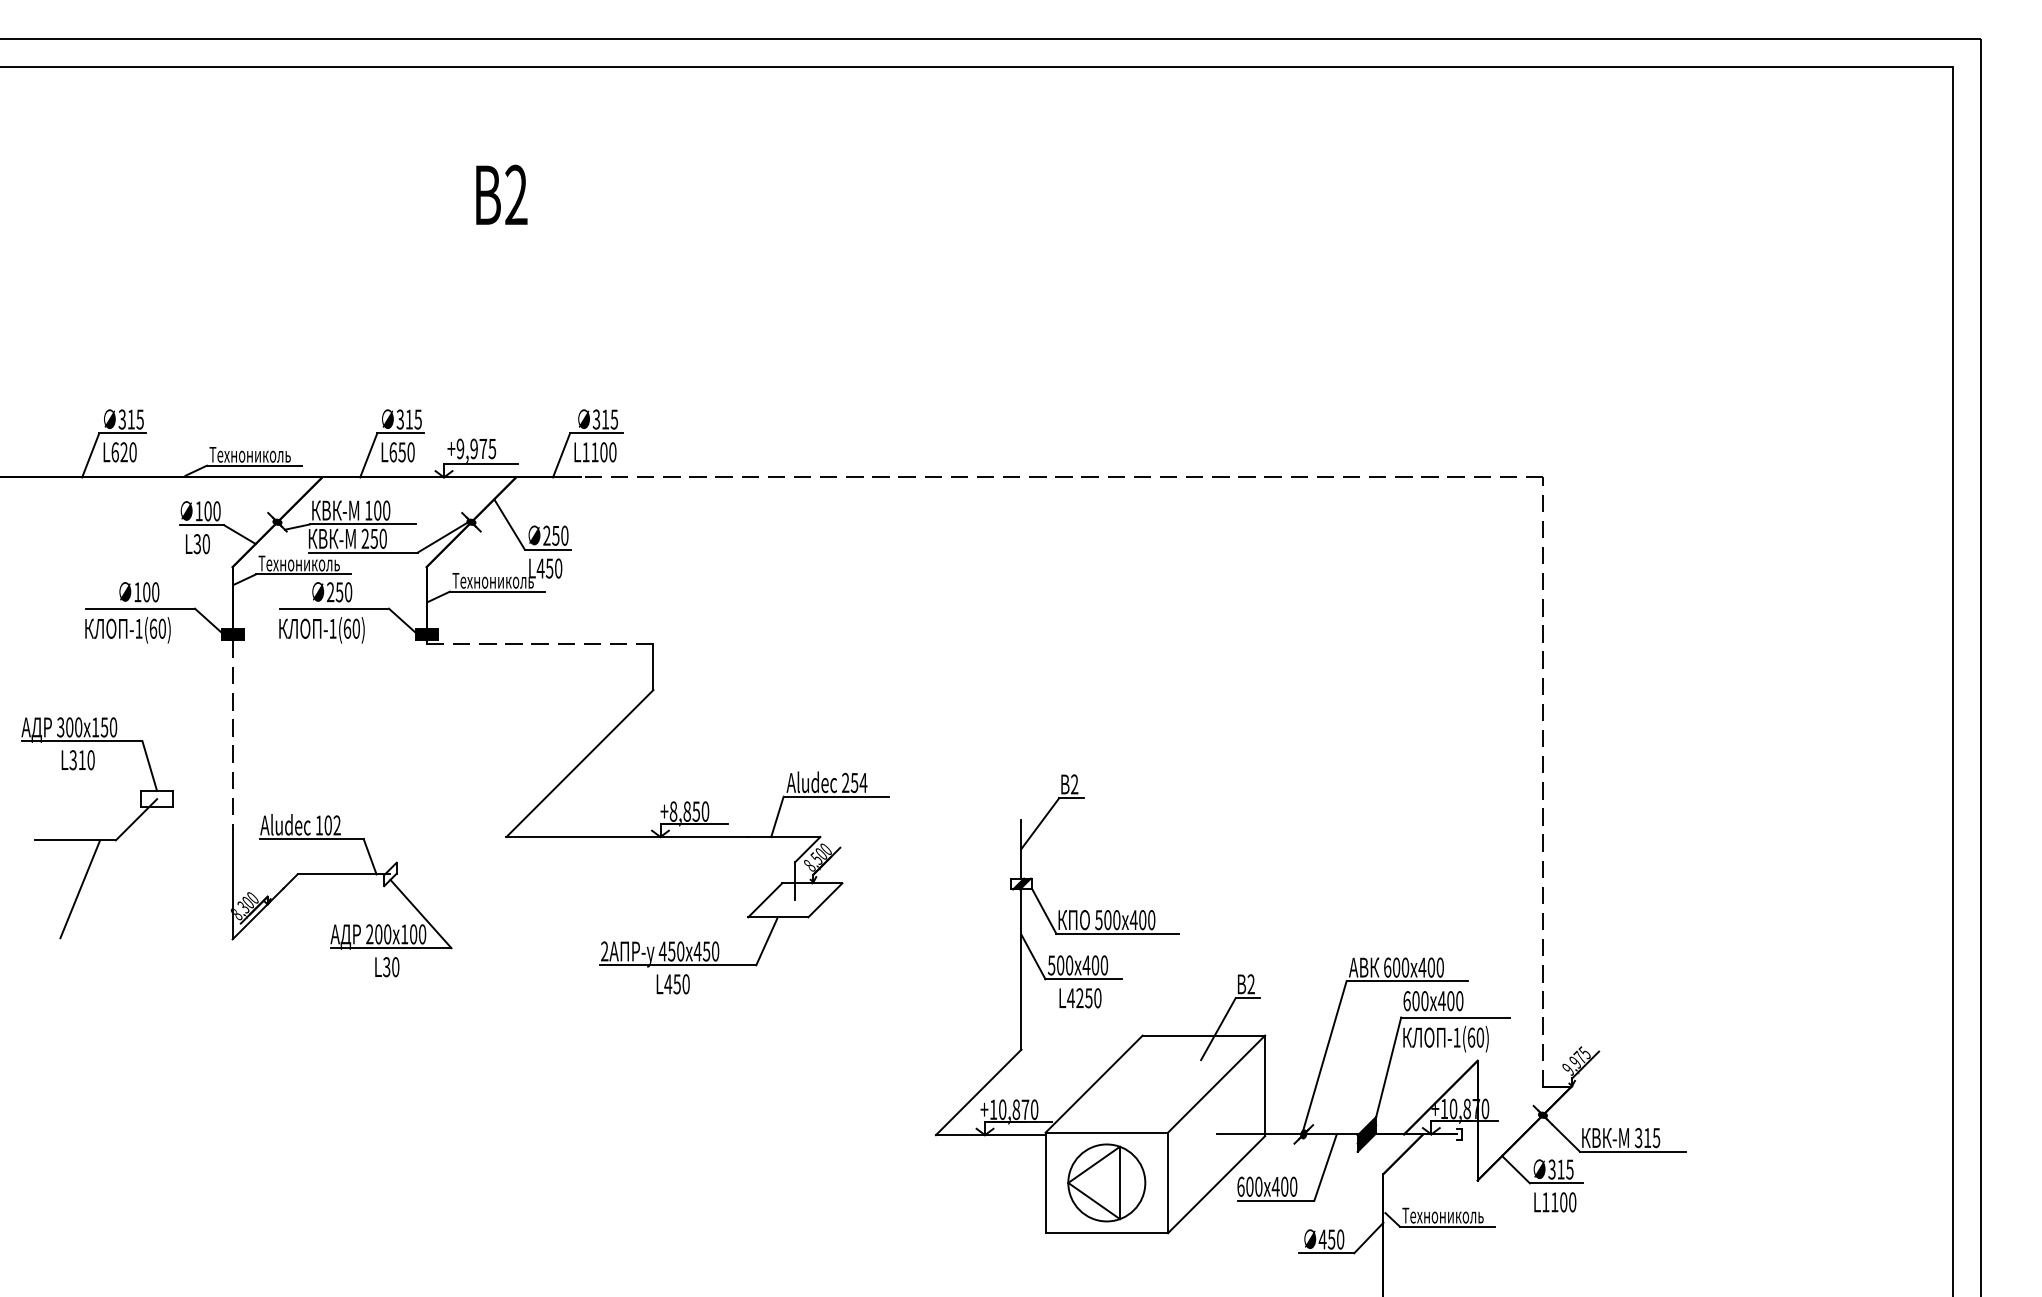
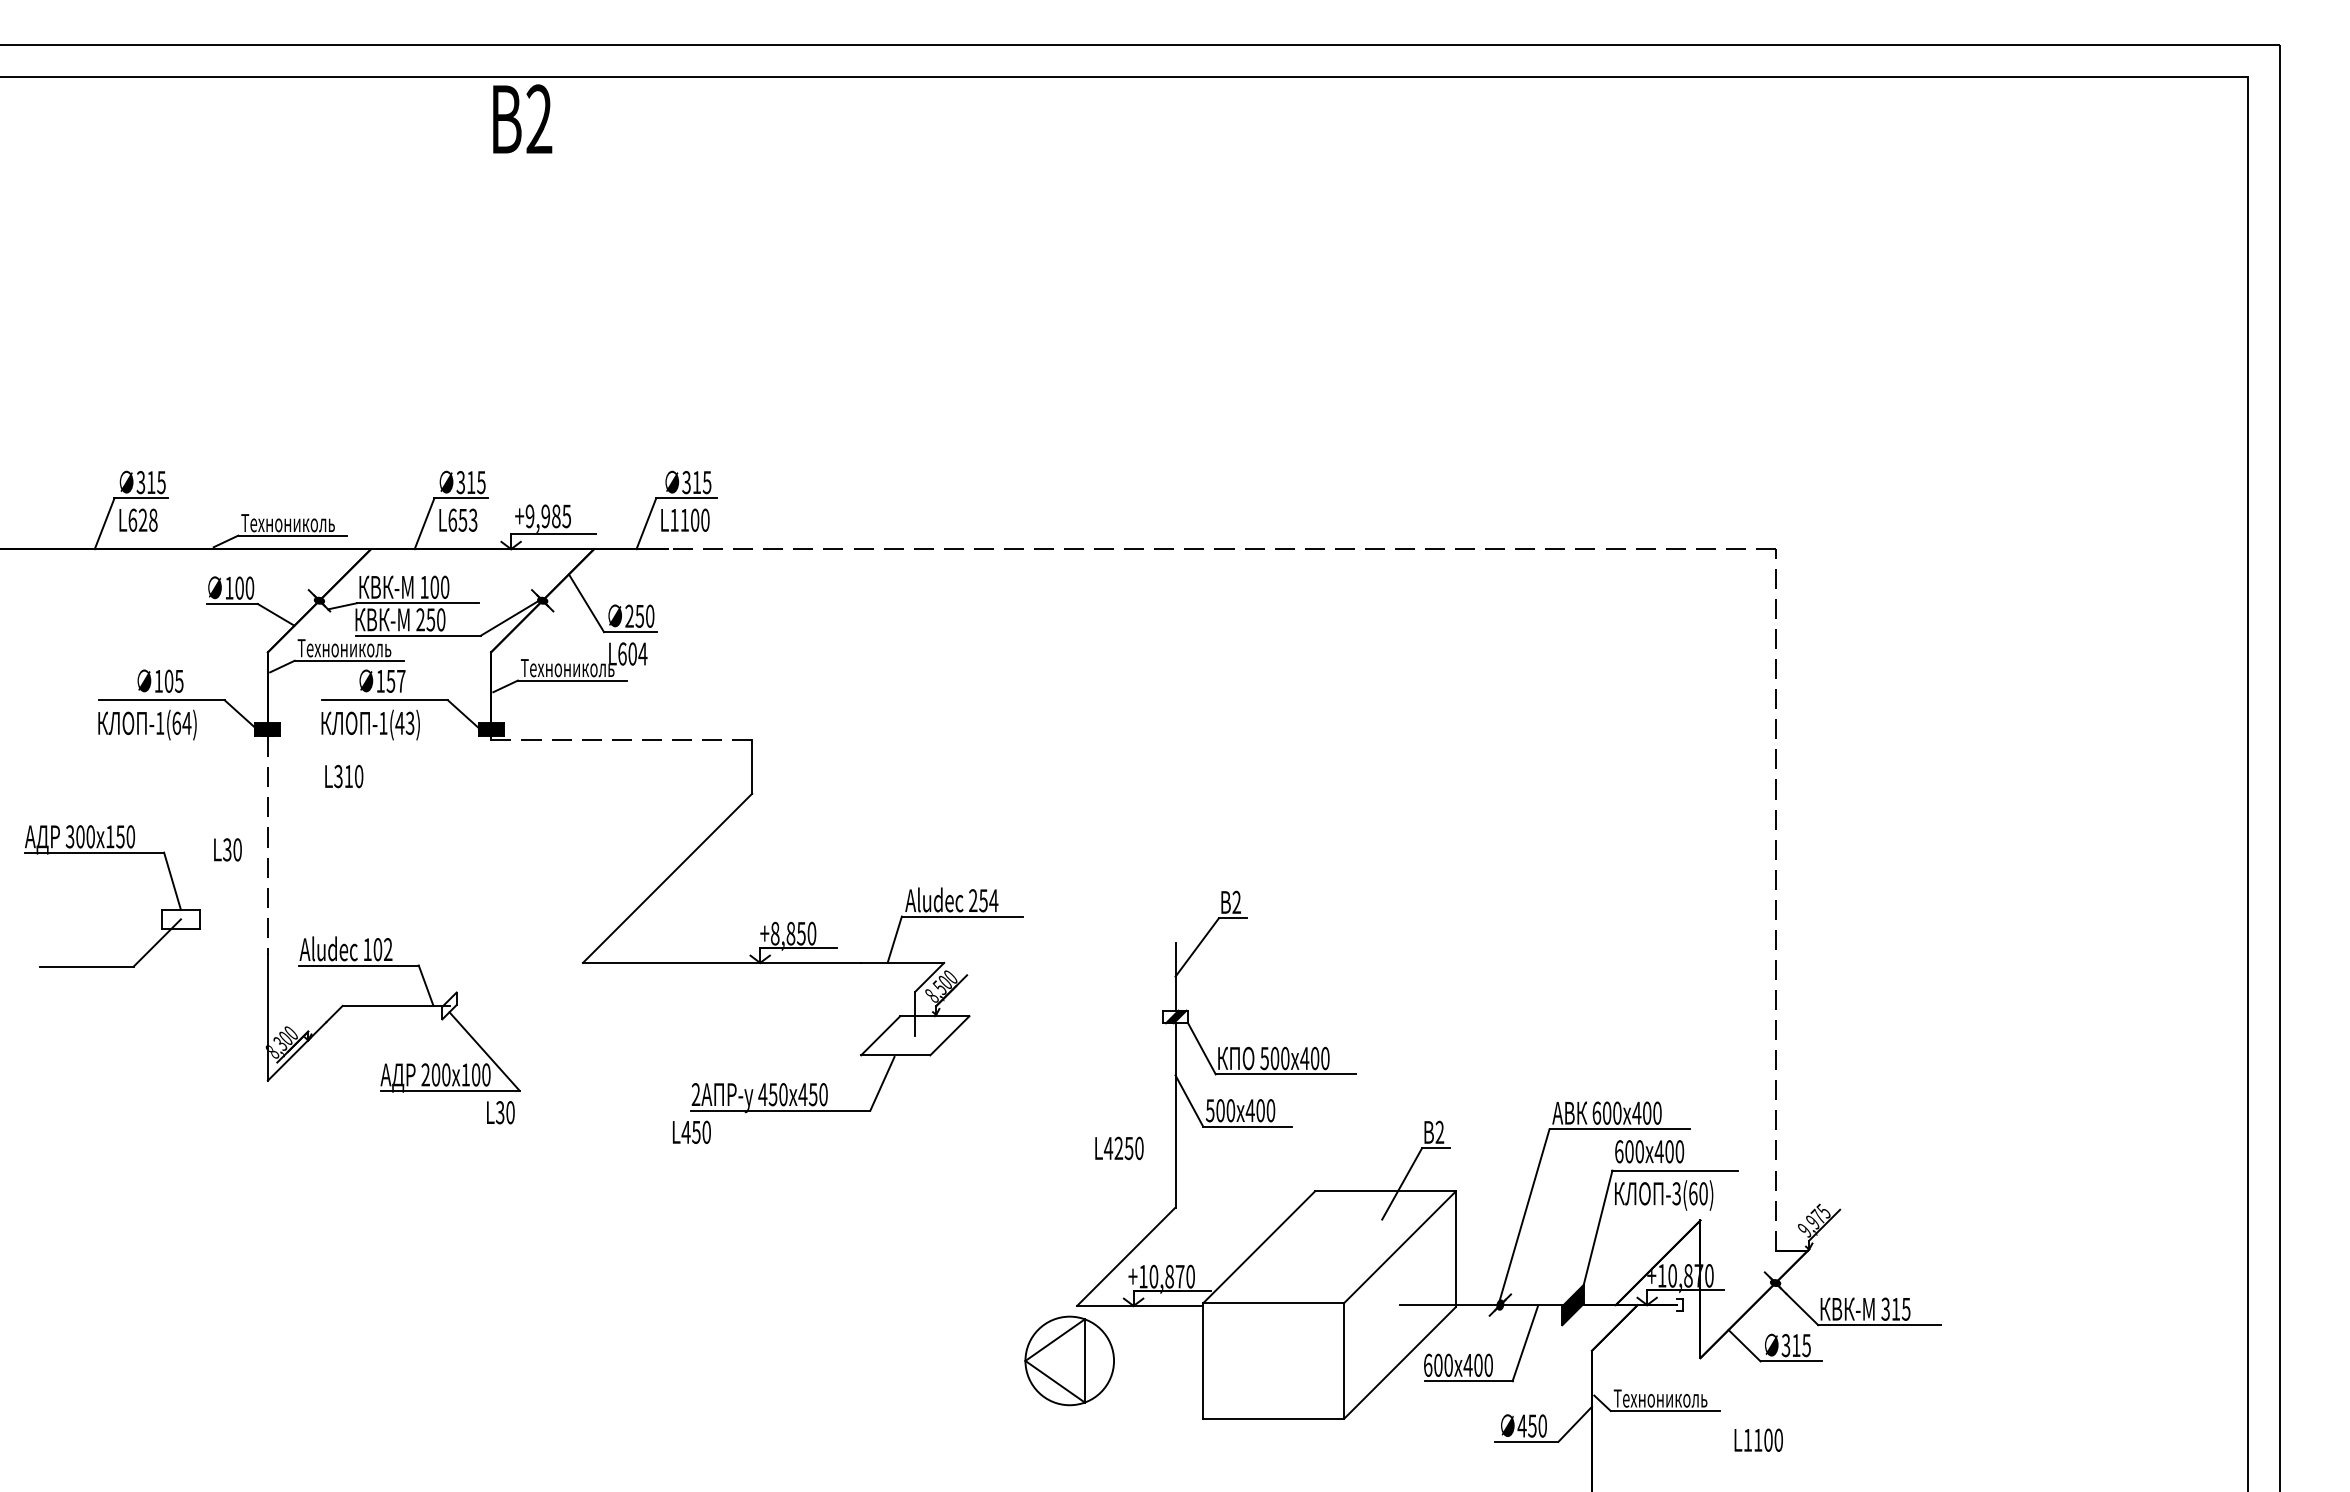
text: (501, 194) -> (522, 118), moved
text: (483, 449) -> (556, 516), +9,975 -> +9,985
text: (410, 451) -> (472, 519), L650 -> L653
text: (133, 452) -> (153, 520), L620 -> L628
text: (197, 543) -> (227, 849), moved
text: (549, 568) -> (632, 653), L450 -> L604
text: (155, 591) -> (179, 680), 100 -> 105
text: (339, 591) -> (390, 680), 250 -> 157
text: (161, 628) -> (186, 722), -1(60) -> -1(64)
text: (351, 628) -> (404, 722), -1(60) -> -1(43)
text: (78, 760) -> (344, 776), moved
line: (80, 888) -> (92, 1022), removed
text: (386, 967) -> (500, 1112), moved
text: (672, 983) -> (691, 1131), moved
text: (1080, 998) -> (1119, 1148), moved
text: (1456, 1037) -> (1676, 1193), -1(60) -> -3(60)
part: (1106, 1182) -> (1069, 1360), moved
text: (1555, 1201) -> (1758, 1439), moved

